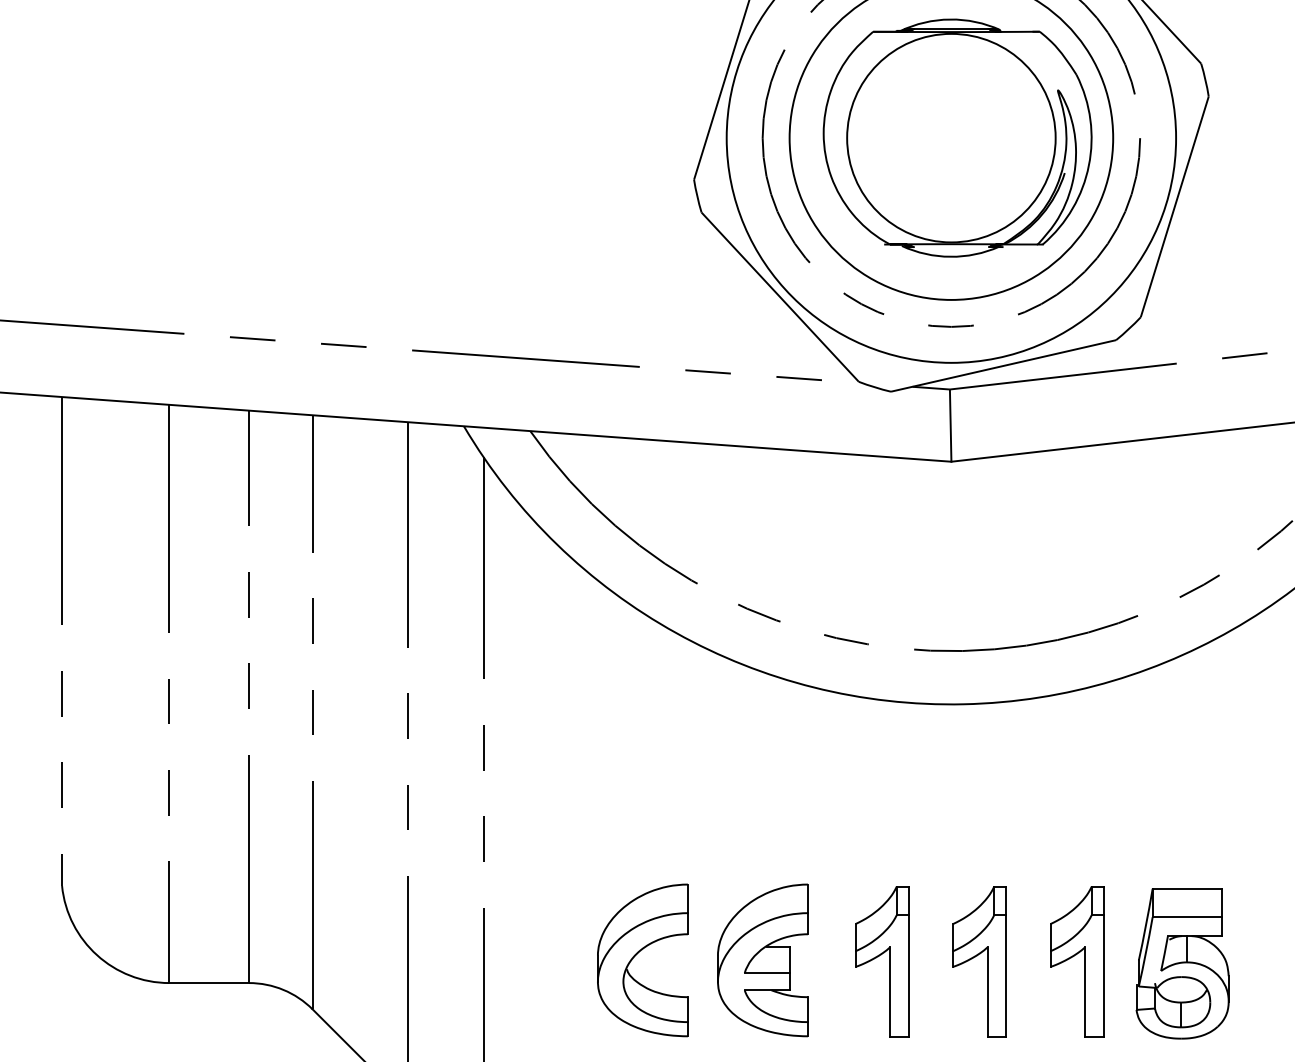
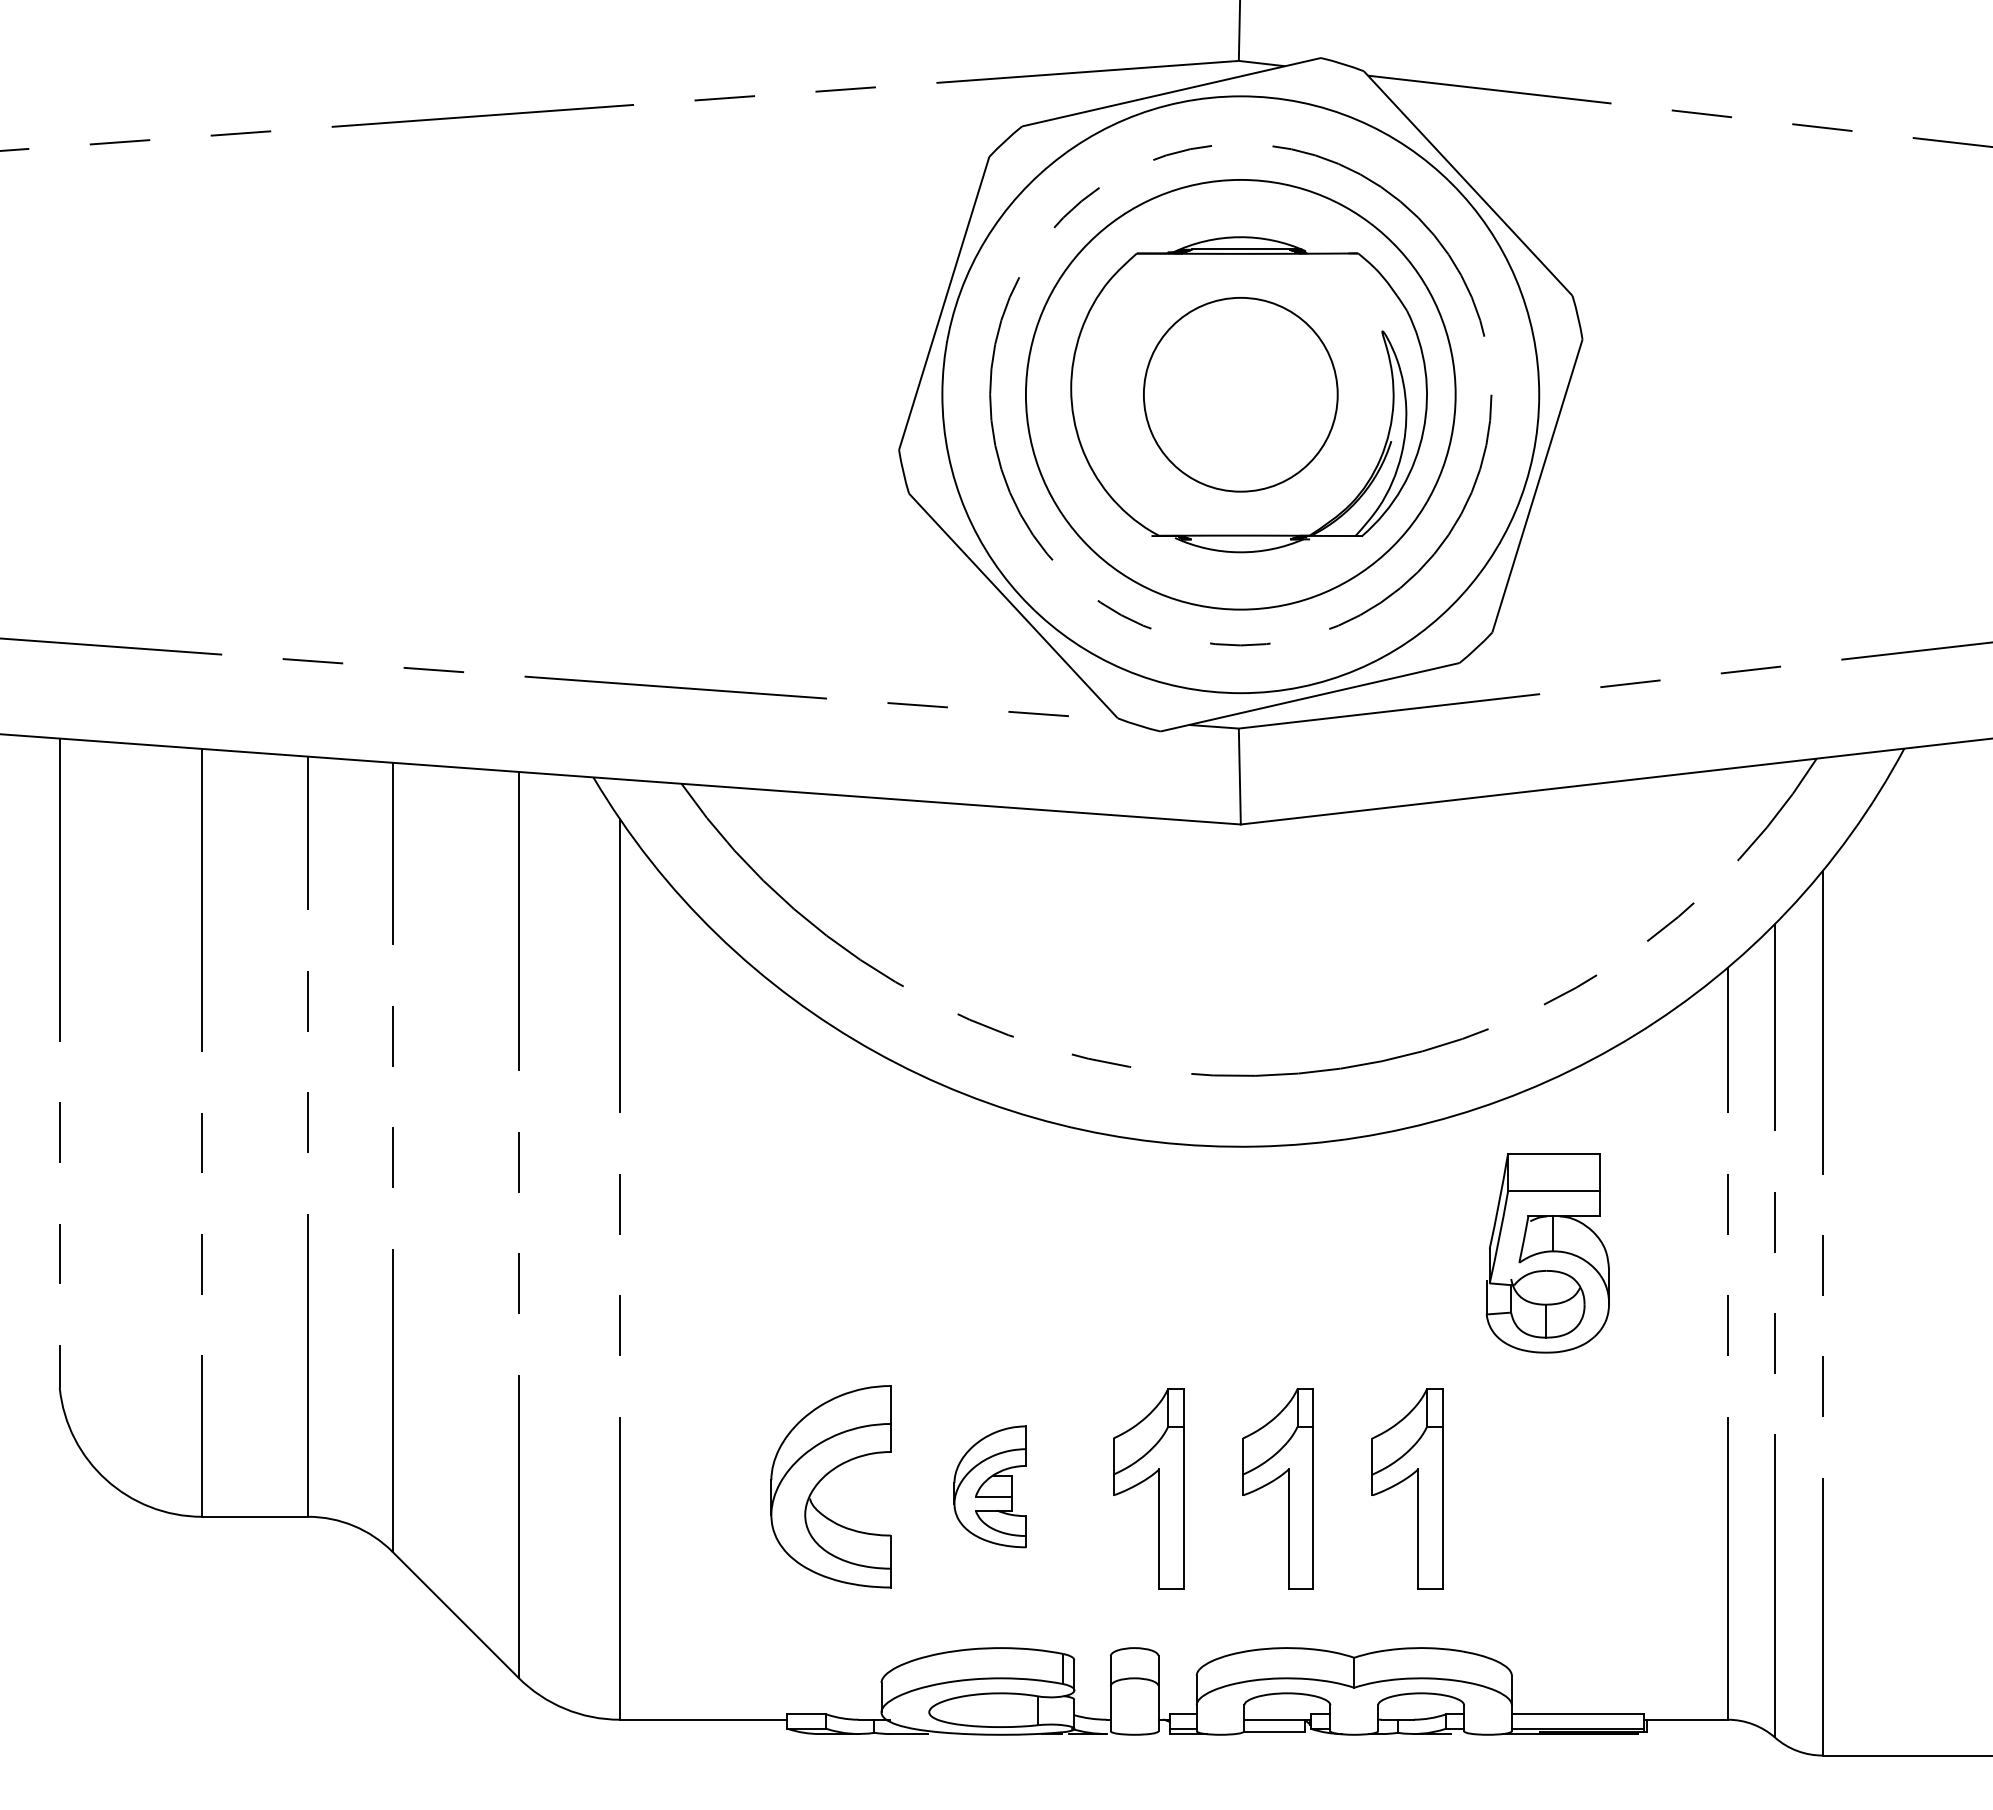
circle: (951, 137) -> (1240, 394), size x0.7
part: (762, 960) -> (989, 1486), size x0.6
part: (1182, 963) -> (1547, 1253), moved

